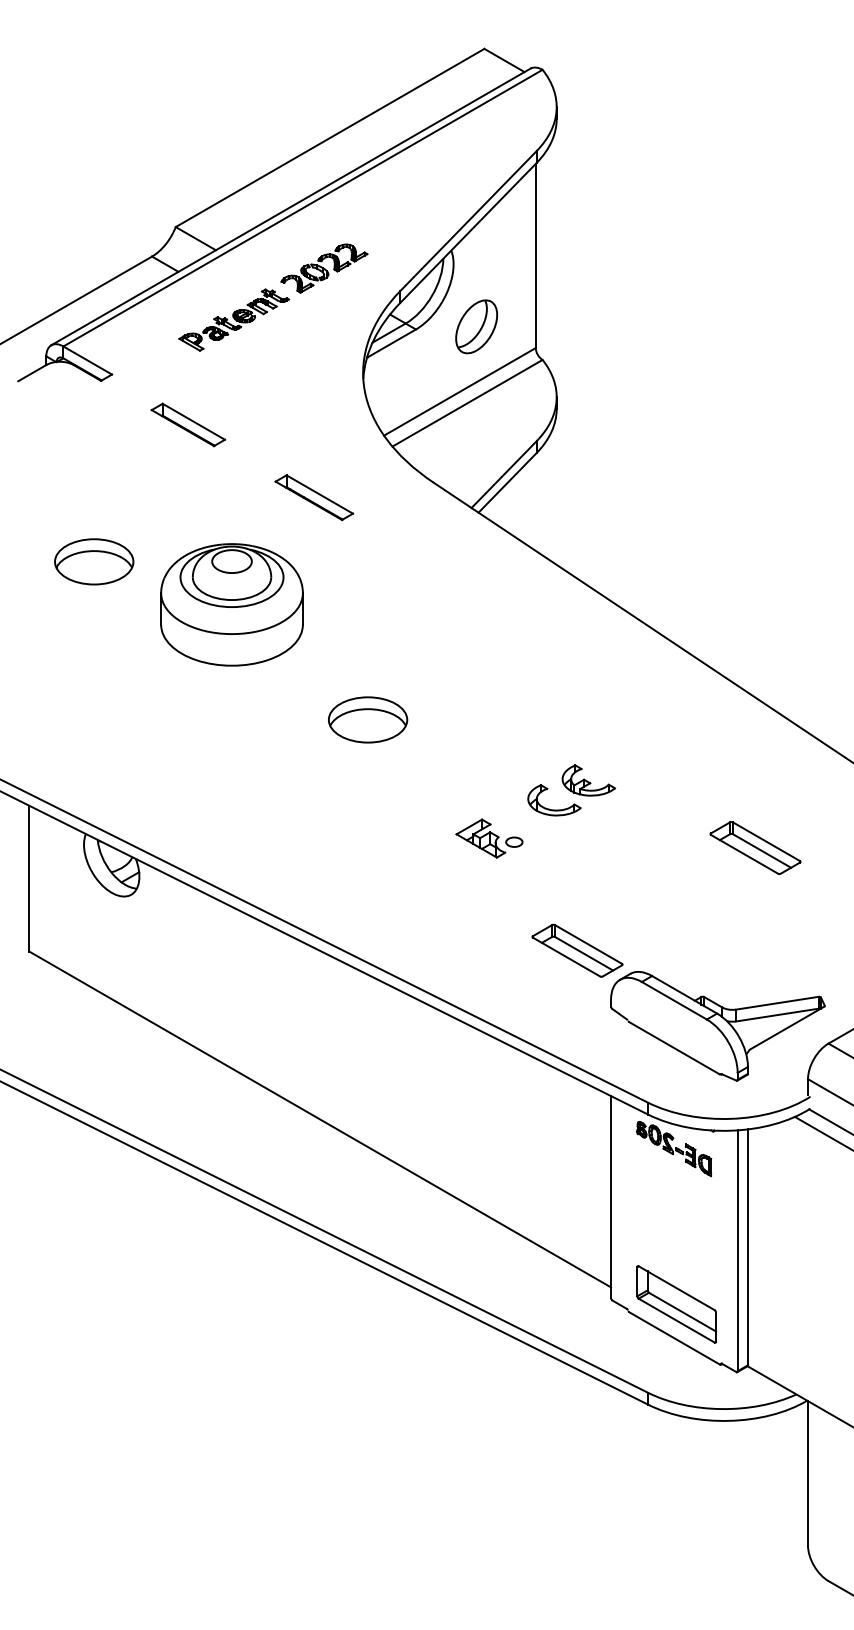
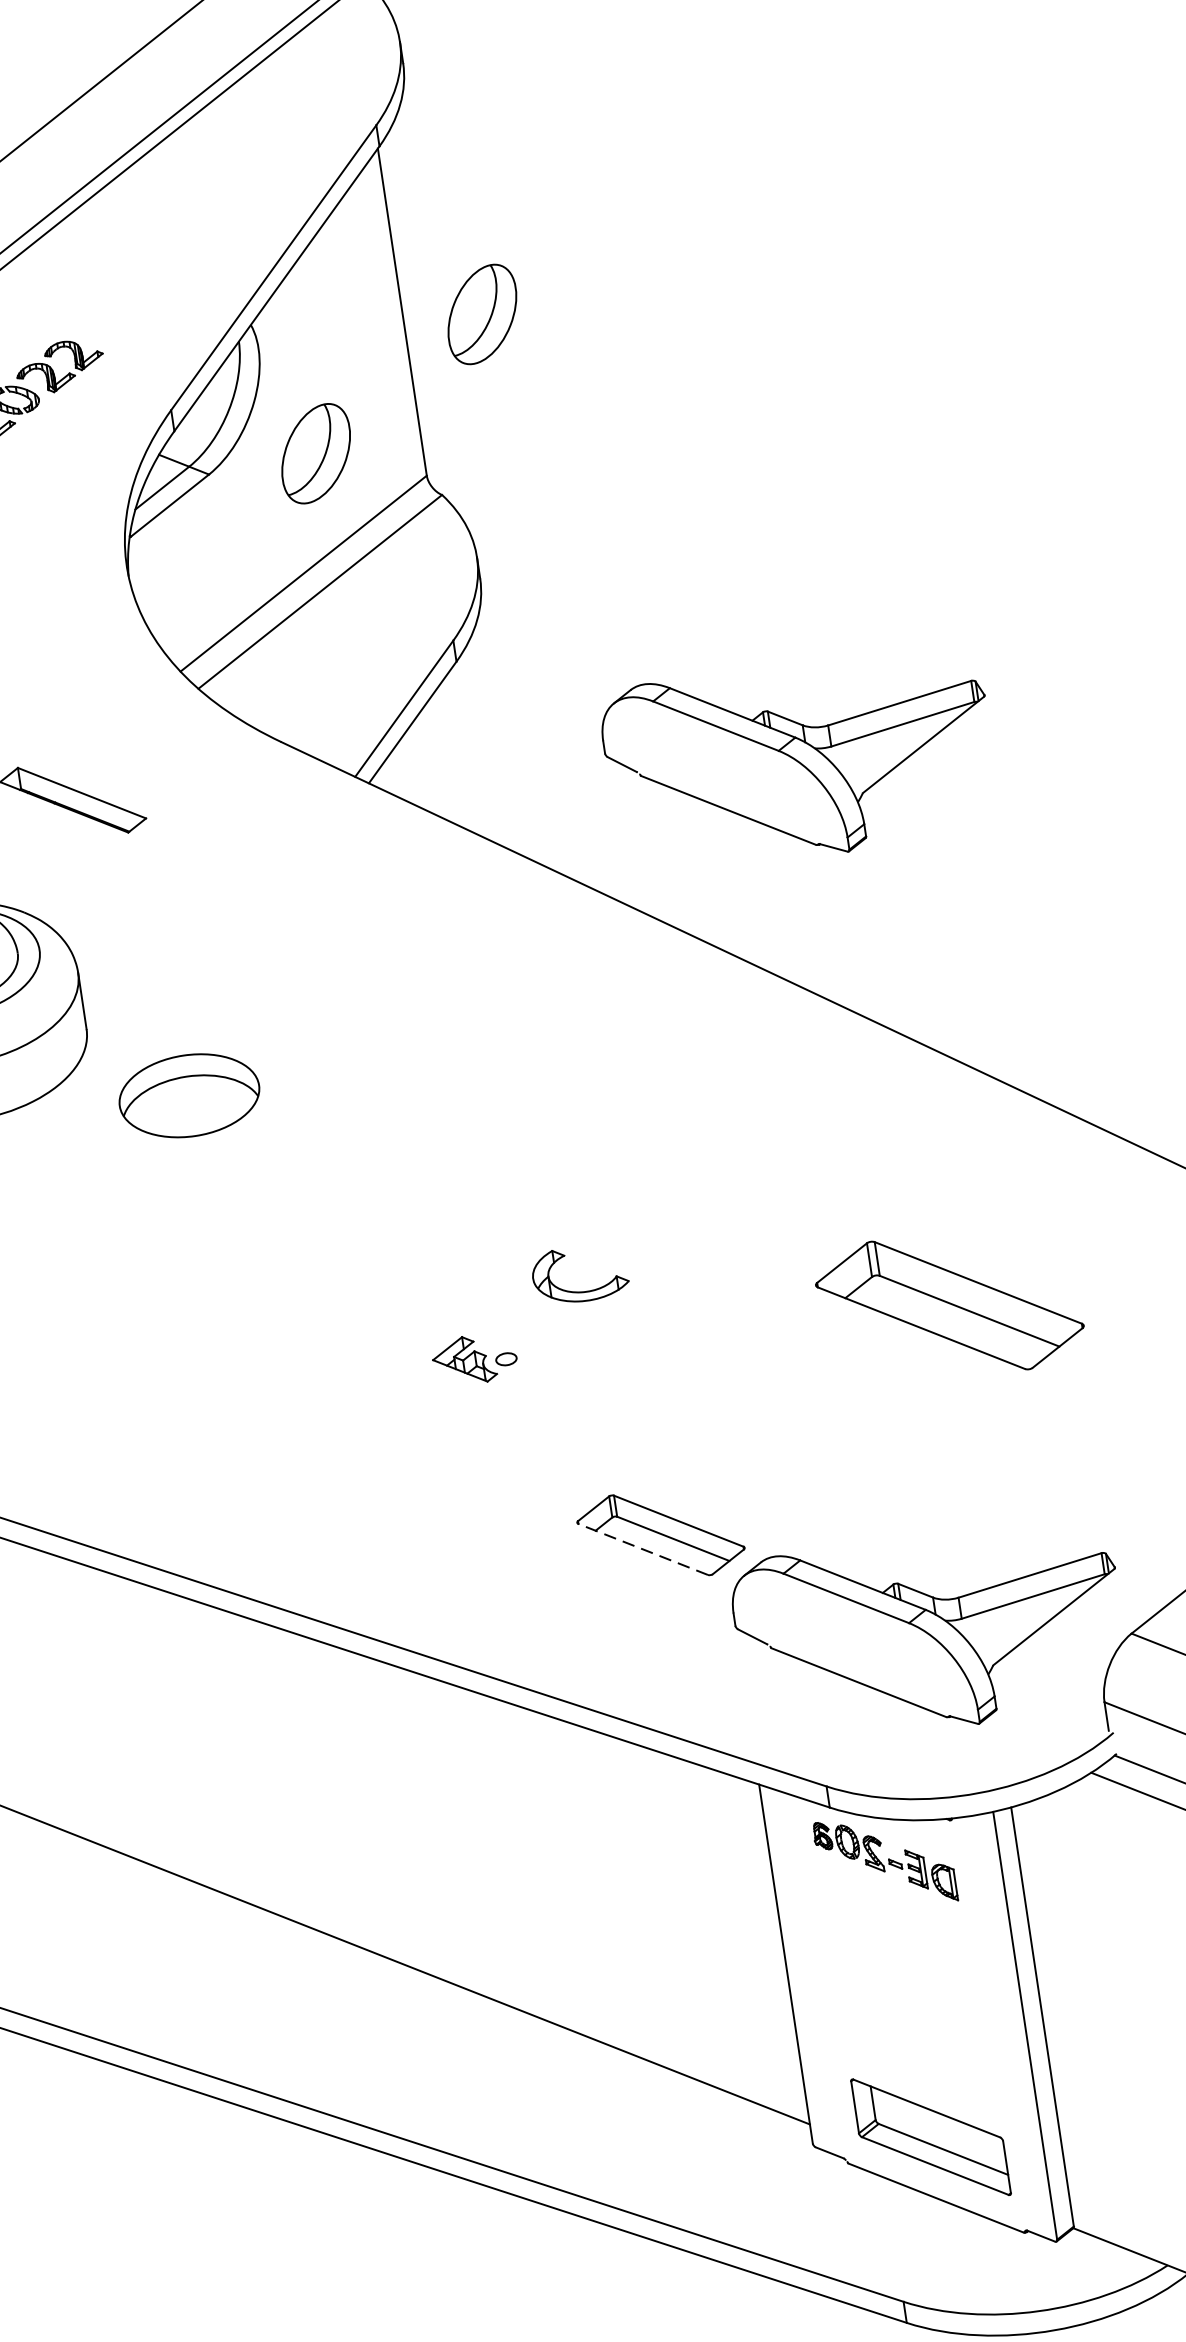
part: (579, 263) -> (482, 313), added
part: (717, 535) -> (799, 760), added
part: (368, 719) -> (190, 1094), moved
part: (588, 780) -> (635, 1229), removed
part: (489, 838) -> (474, 1359), size x0.7
part: (755, 847) -> (949, 1304), size x1.6
line: (566, 957) -> (643, 1550), solid -> dashed

